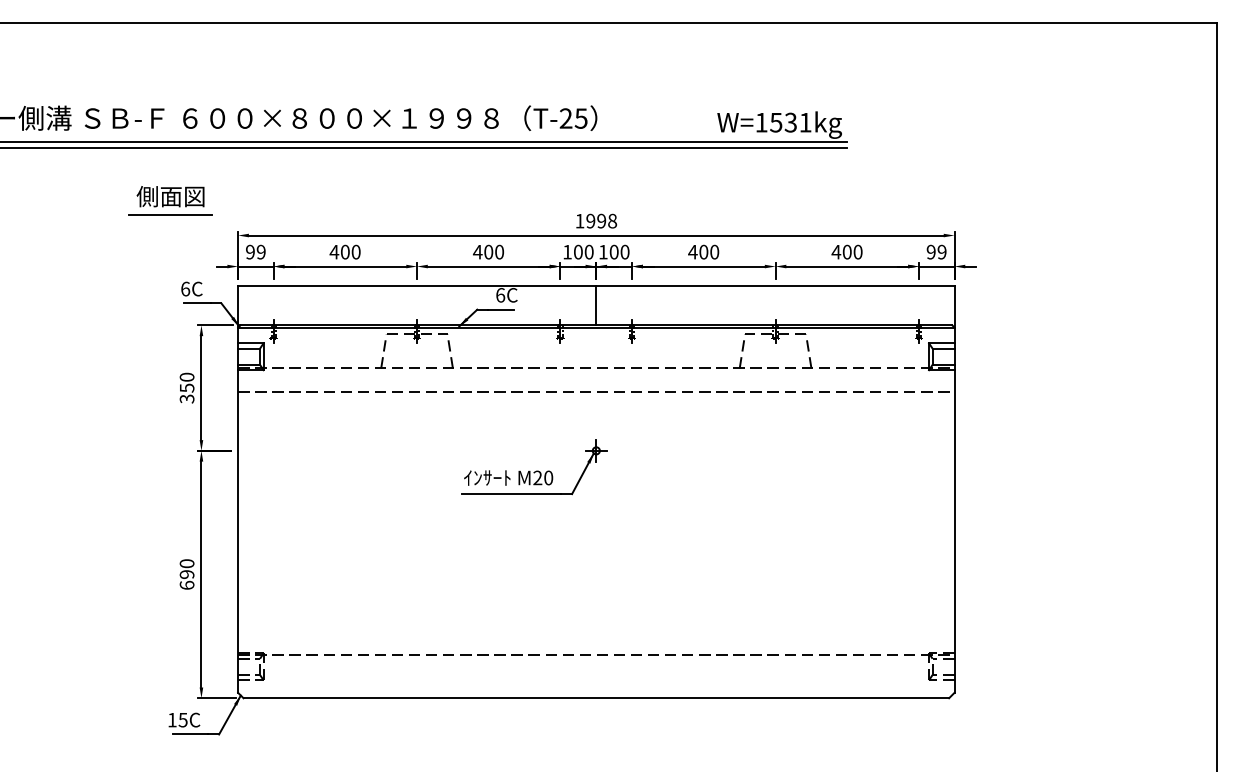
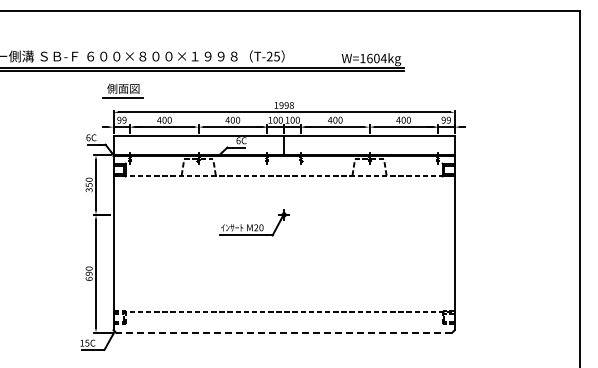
text: (790, 122) -> (376, 58), W=1531kg -> W=1604kg
part: (168, 200) -> (122, 90), moved
line: (594, 391) -> (283, 186), removed
line: (594, 697) -> (283, 332), solid -> dashed

